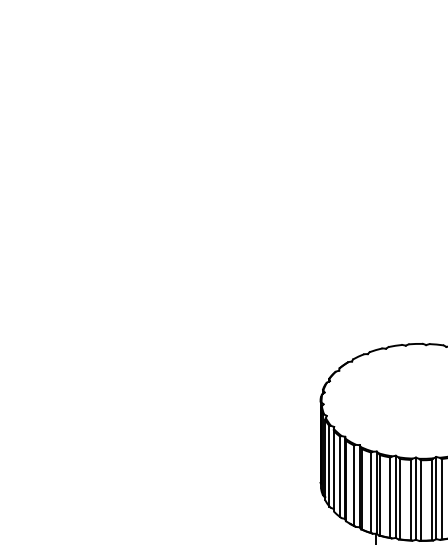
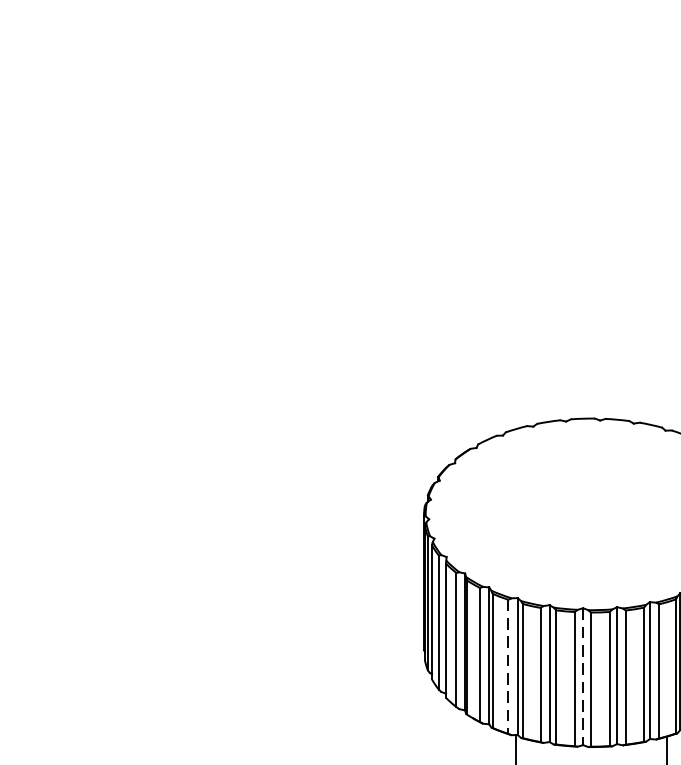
line: (371, 493) -> (508, 667), solid -> dashed
line: (415, 499) -> (582, 677), solid -> dashed

